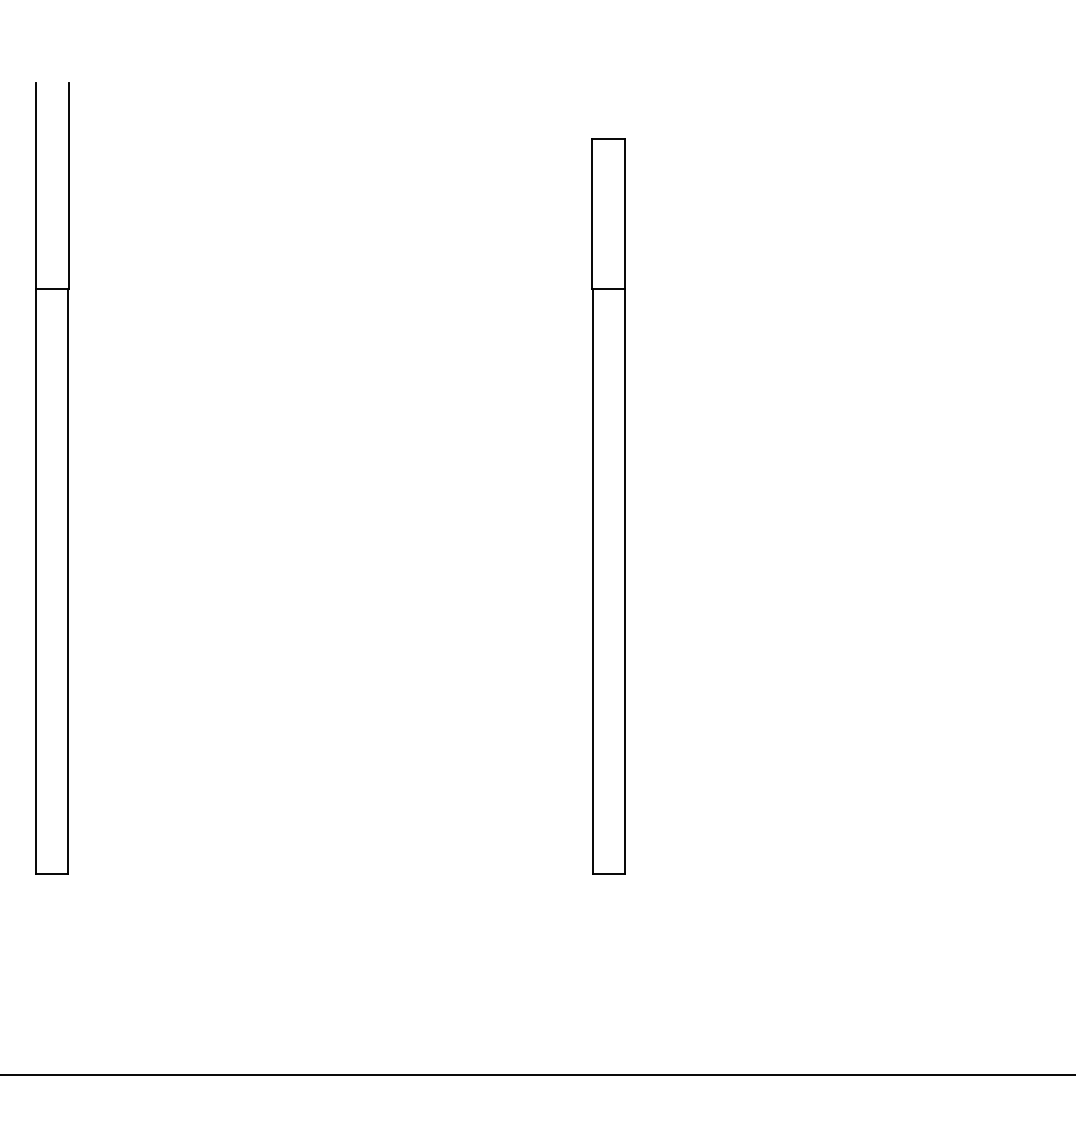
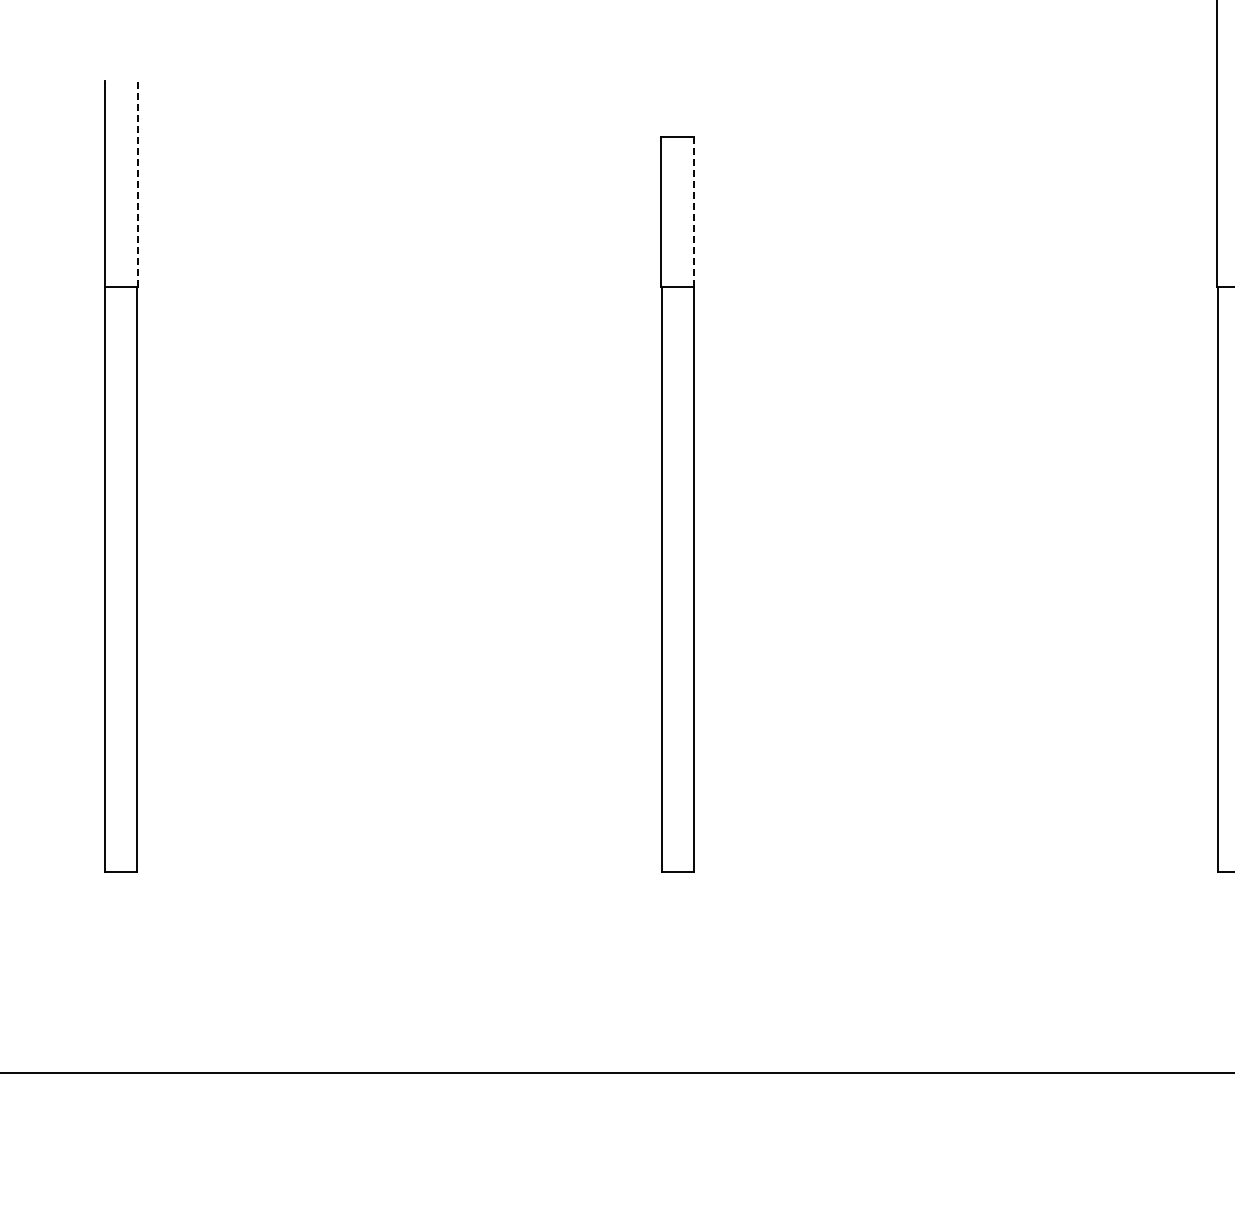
line: (68, 186) -> (137, 184), solid -> dashed
line: (625, 213) -> (694, 211), solid -> dashed

